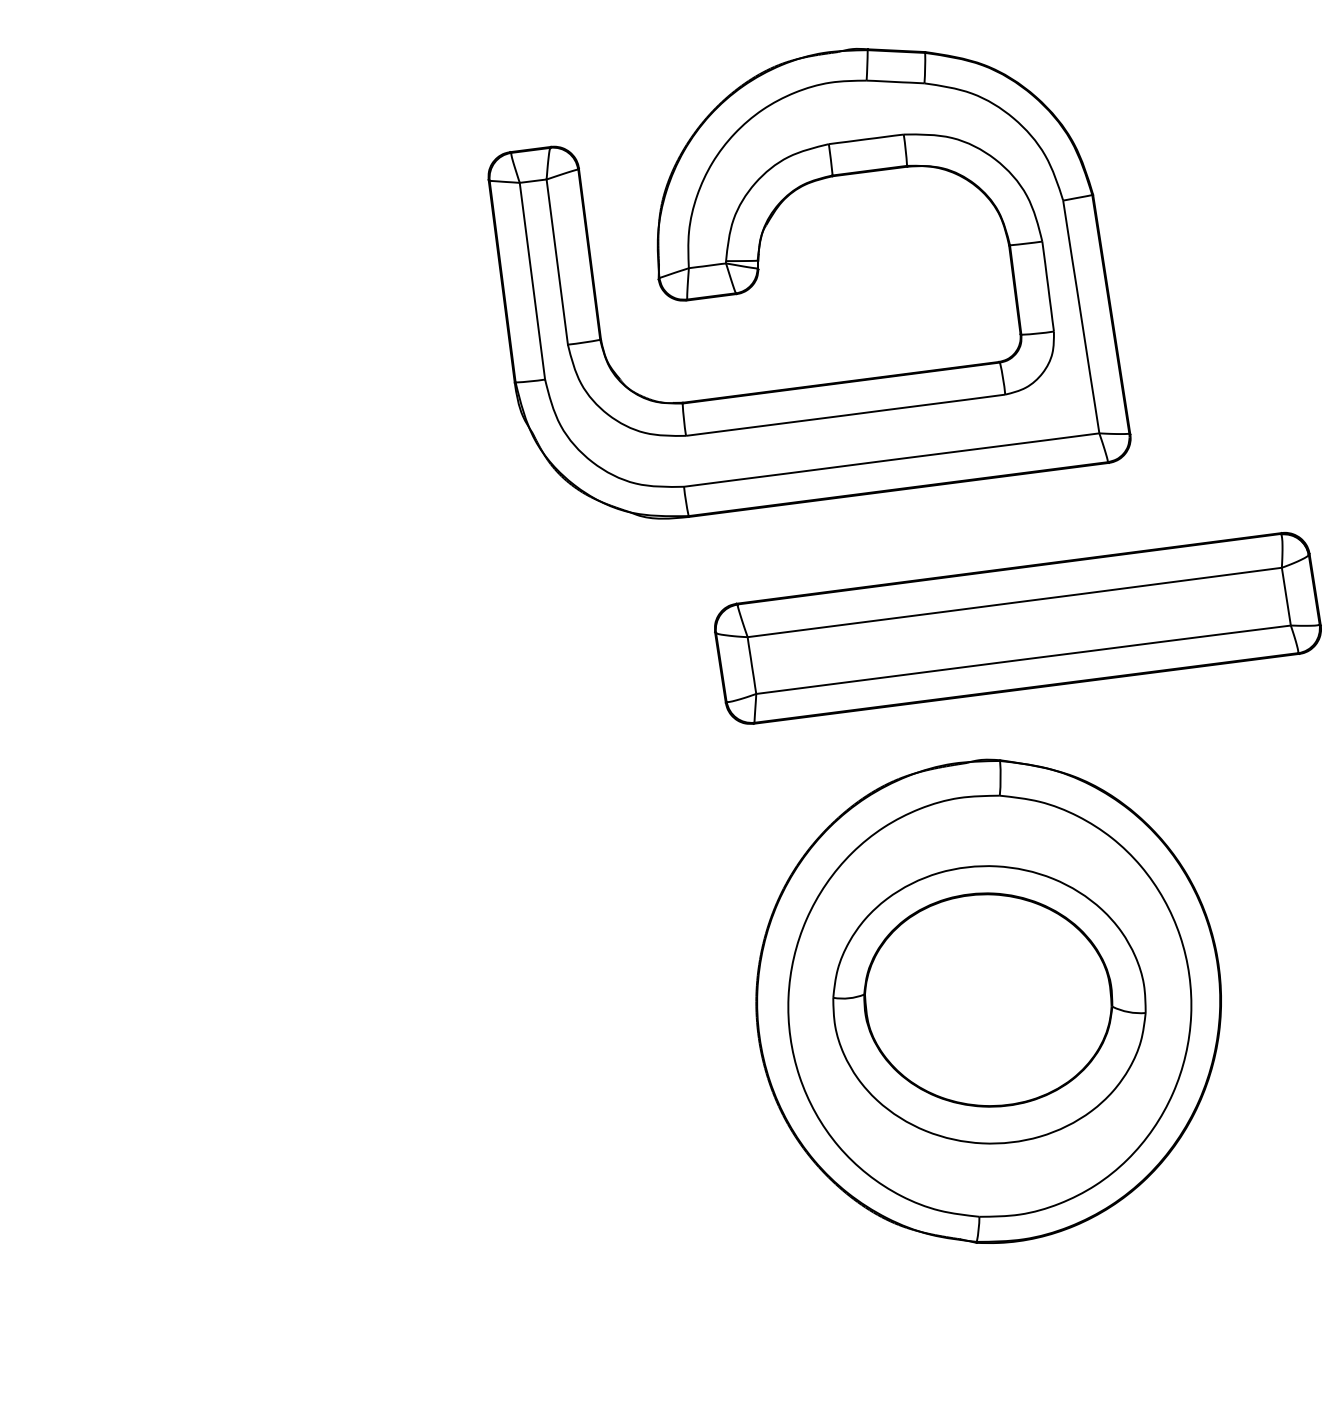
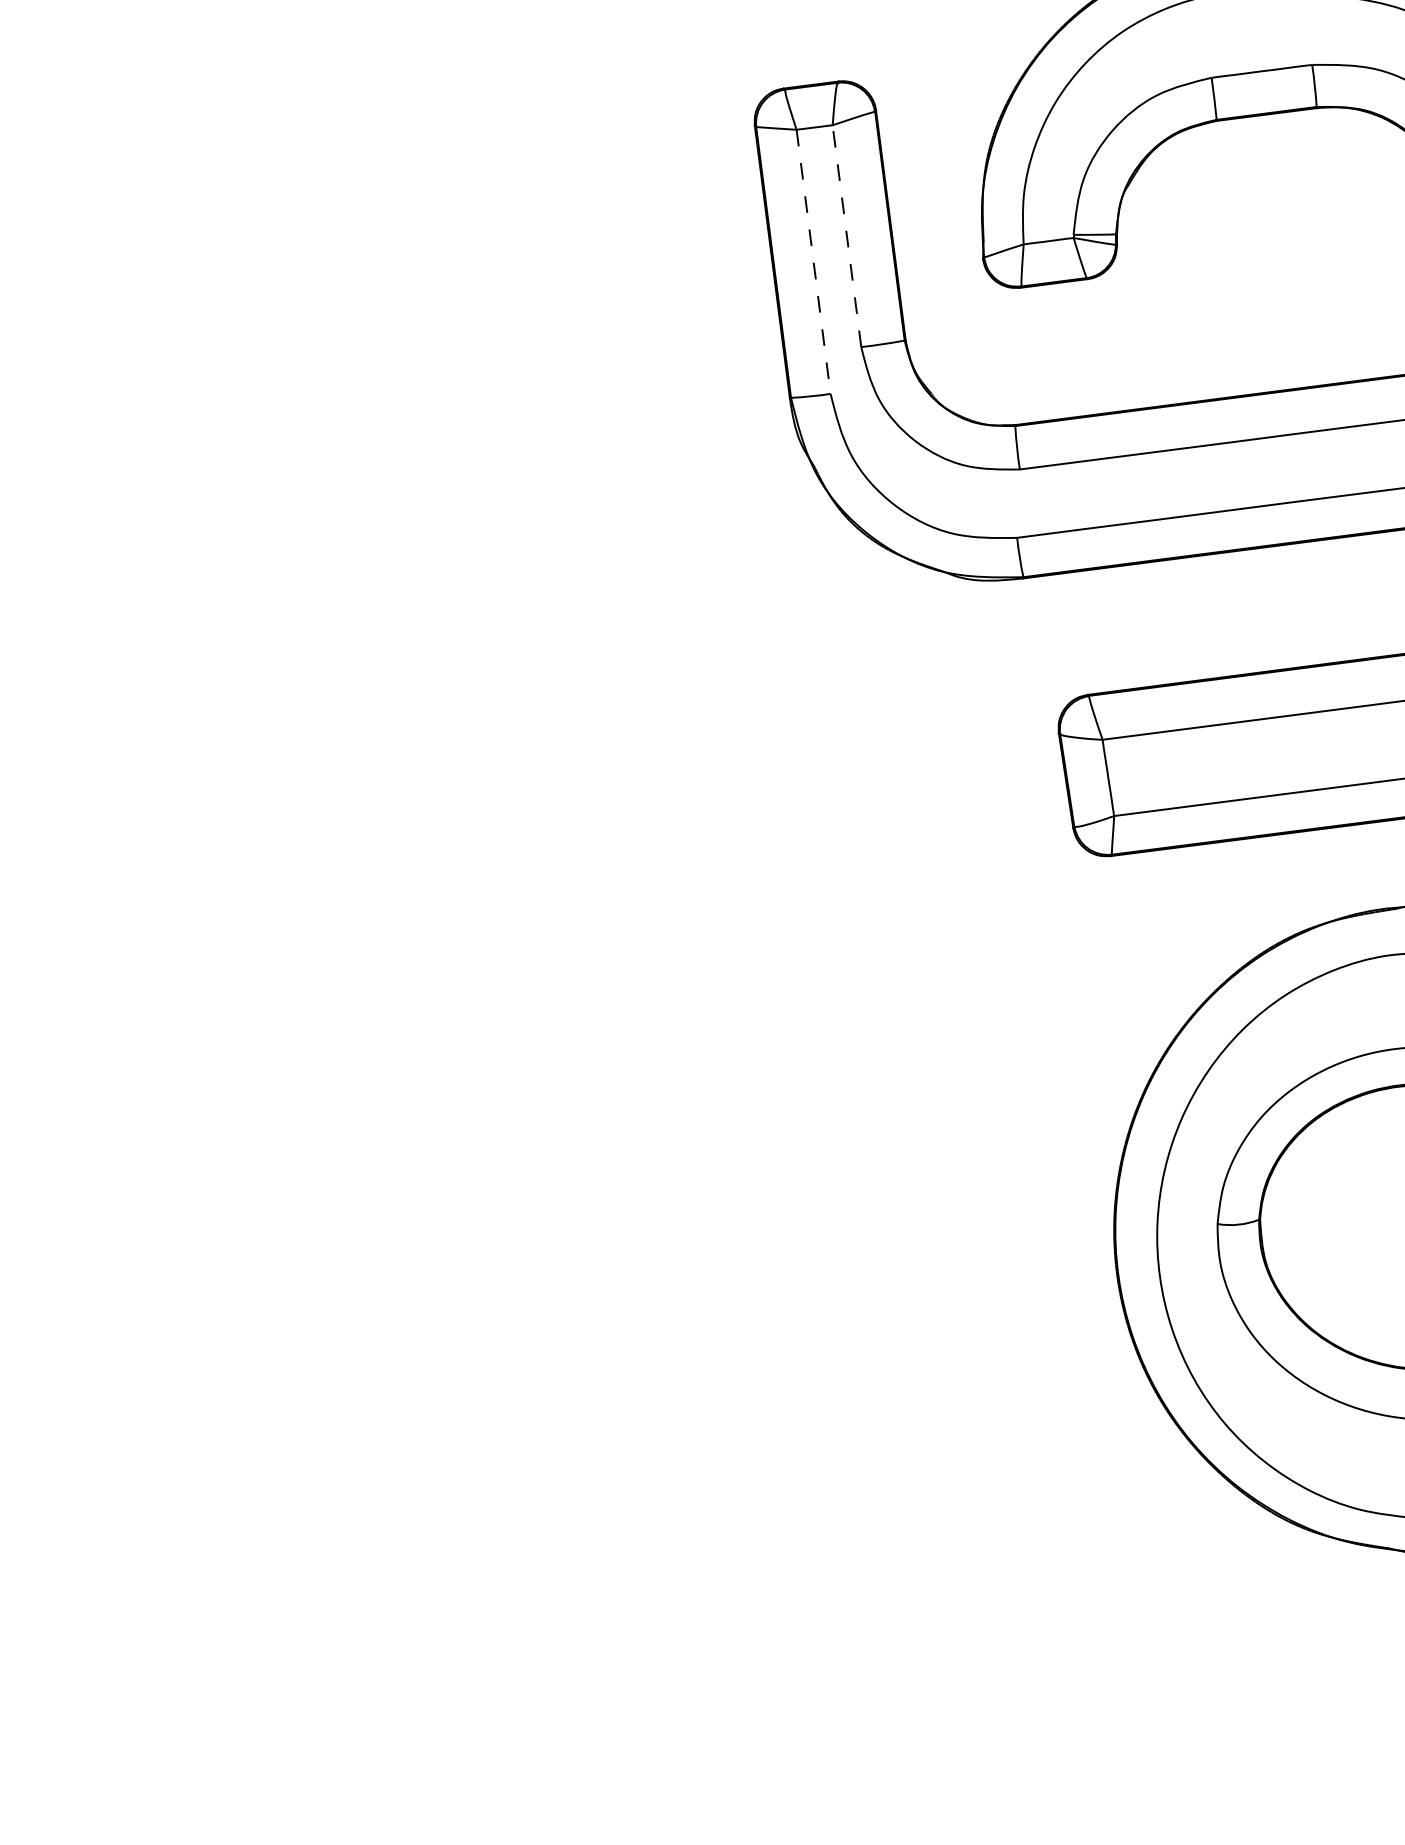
line: (557, 261) -> (847, 235), solid -> dashed
line: (532, 281) -> (813, 262), solid -> dashed

